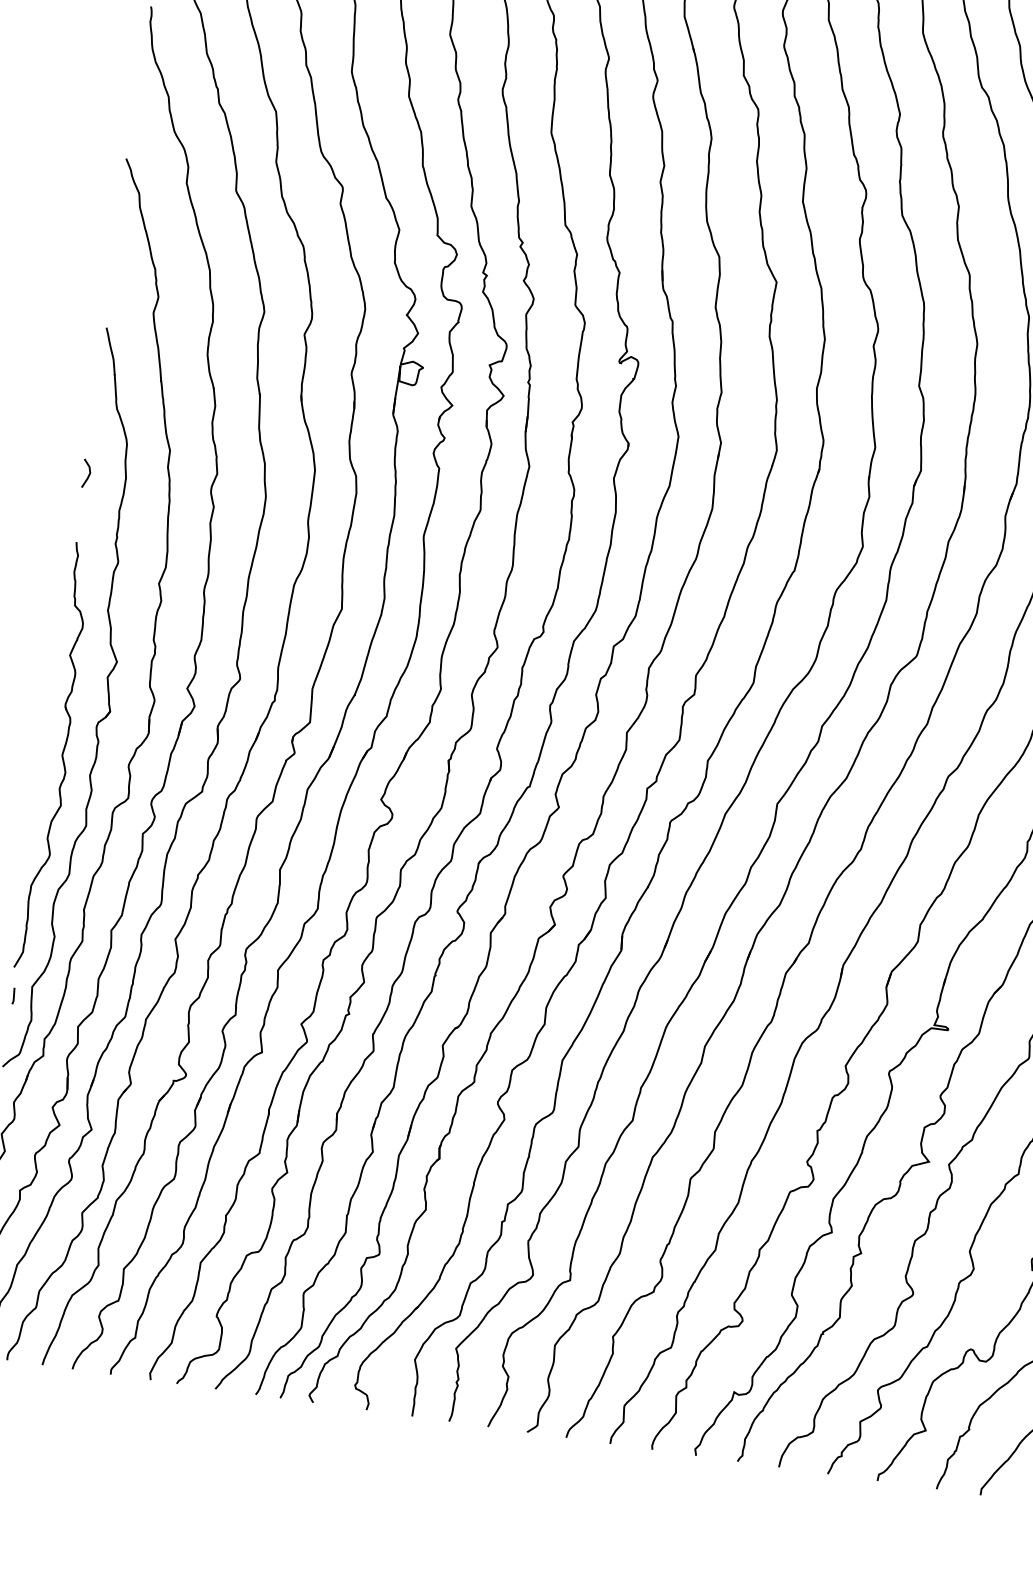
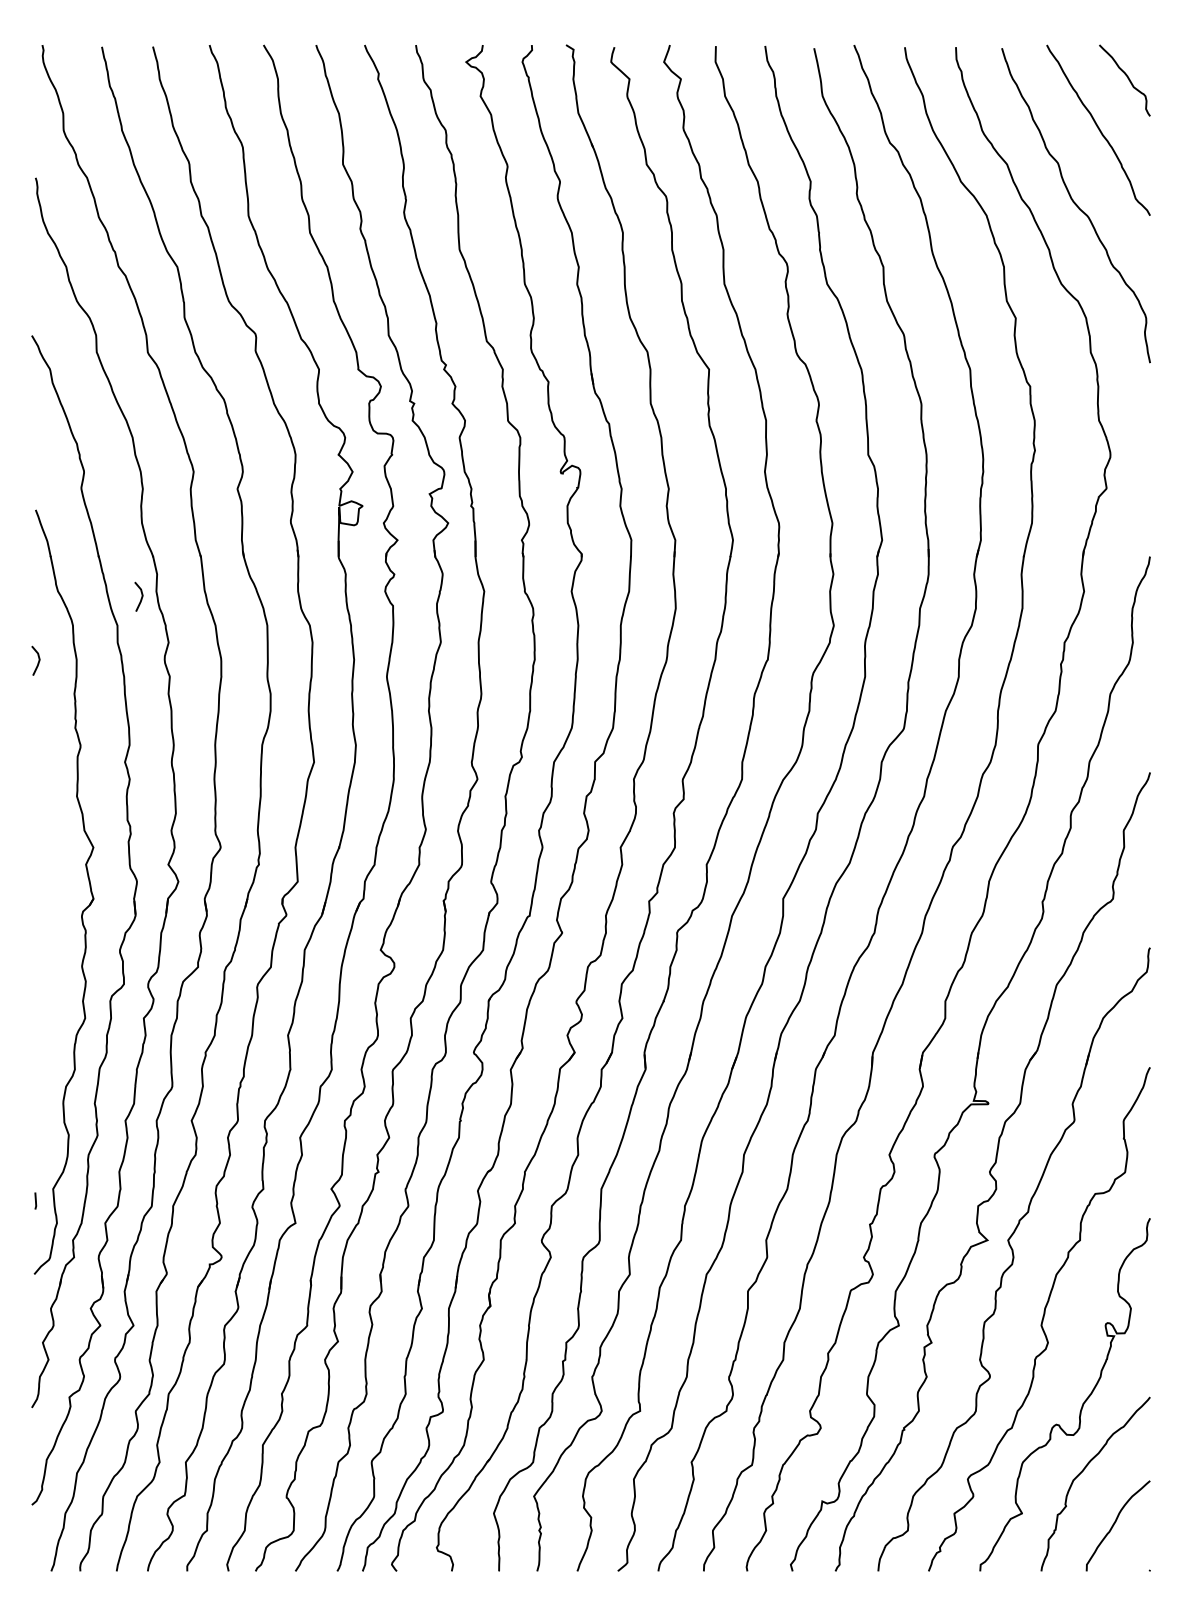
line: (195, 427) -> (140, 598), added
part: (55, 755) -> (44, 951), removed

